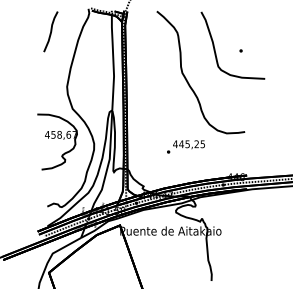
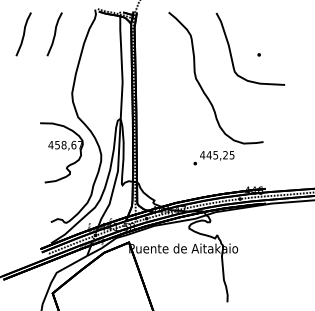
curve: (21, 31) -> (23, 34), added
text: (185, 147) -> (213, 158), moved

